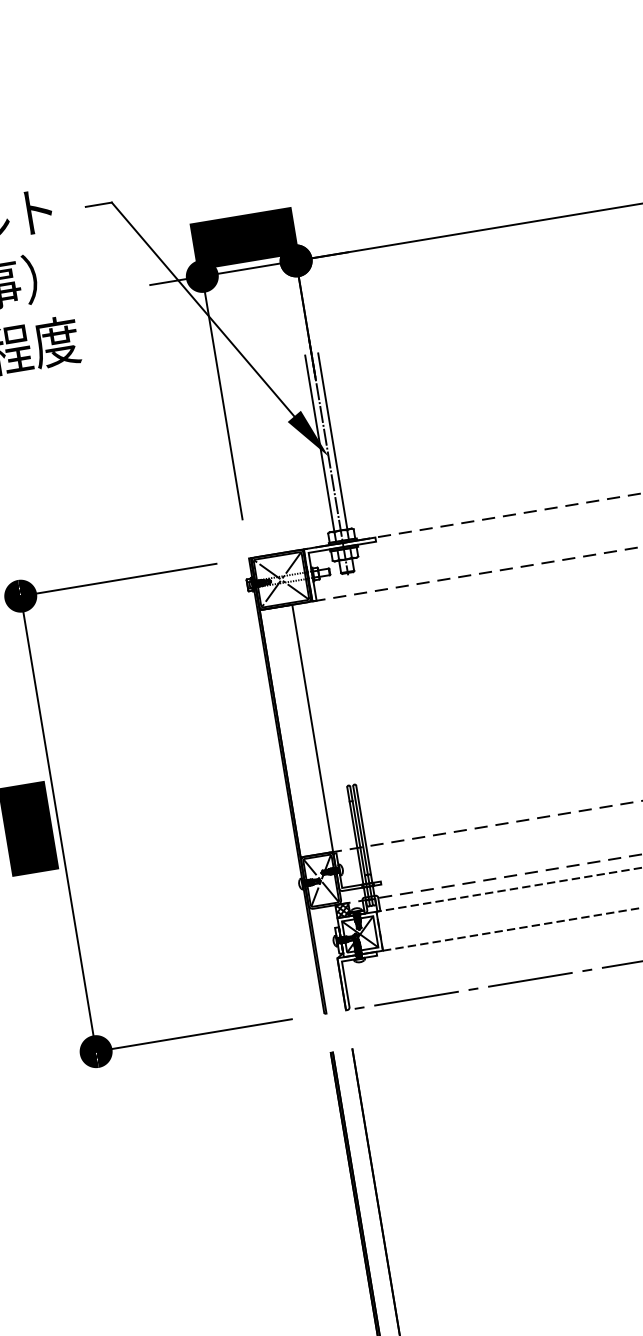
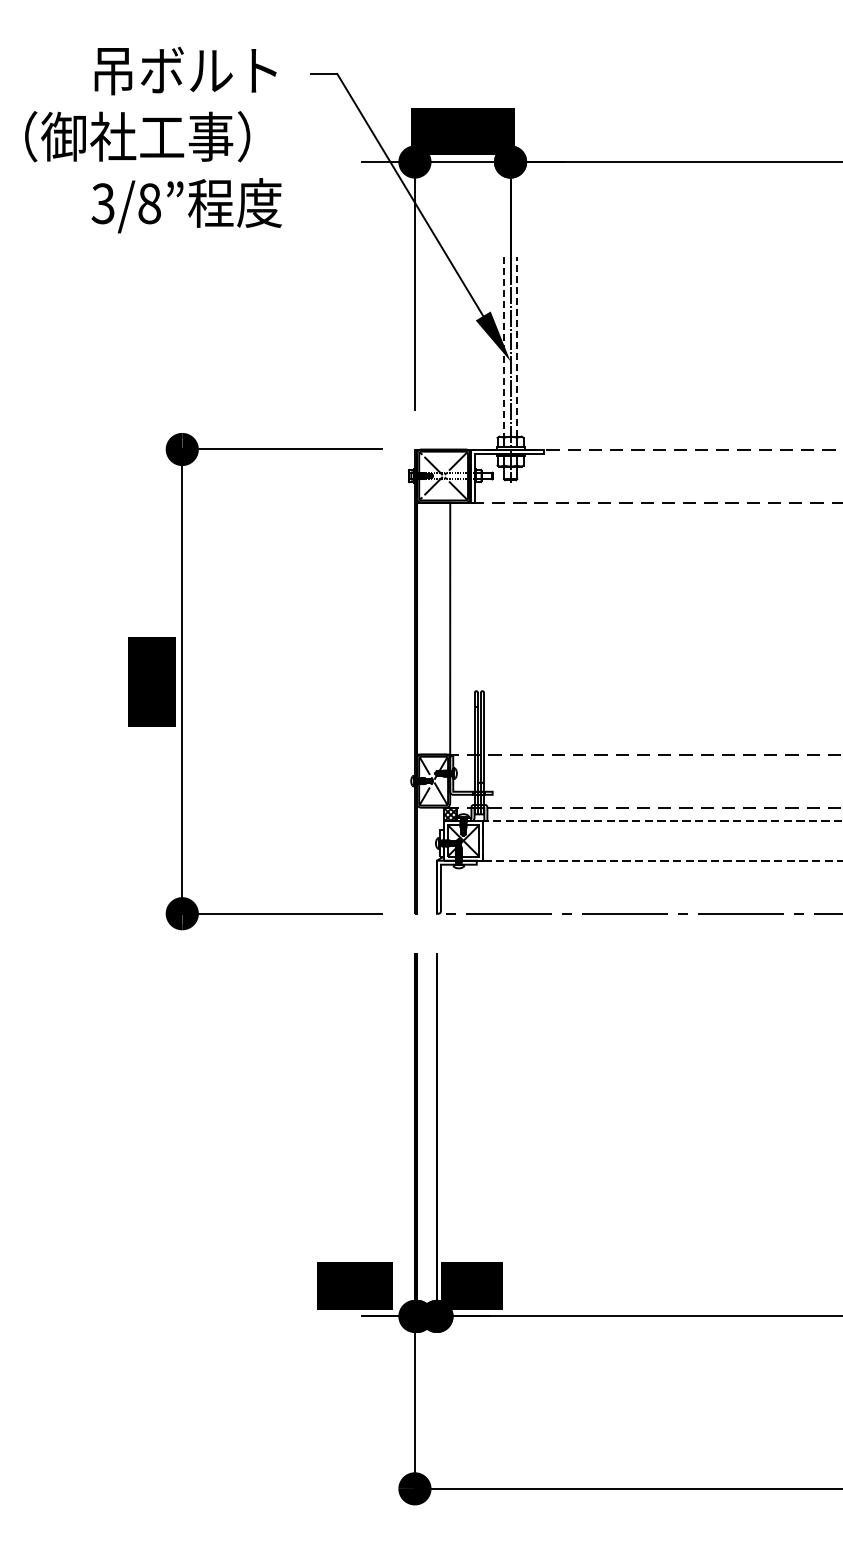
line: (333, 441) -> (517, 347), solid -> dashed
line: (320, 443) -> (504, 347), solid -> dashed

